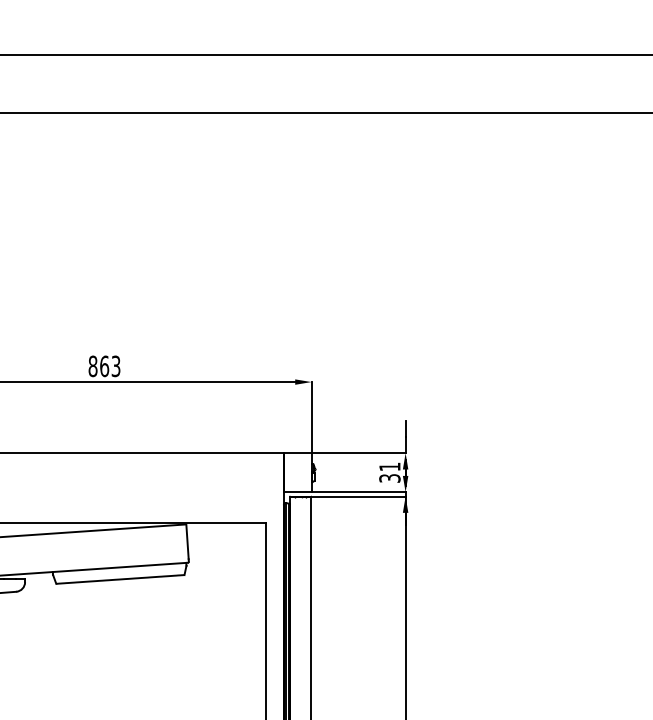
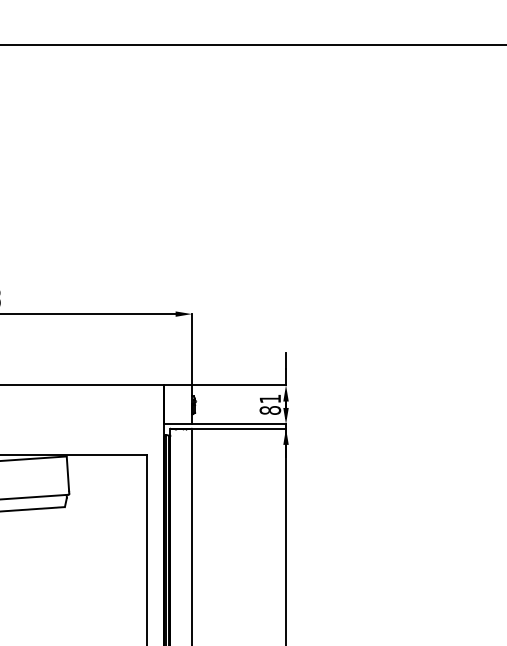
text: (389, 478) -> (269, 410), 31 -> 81

